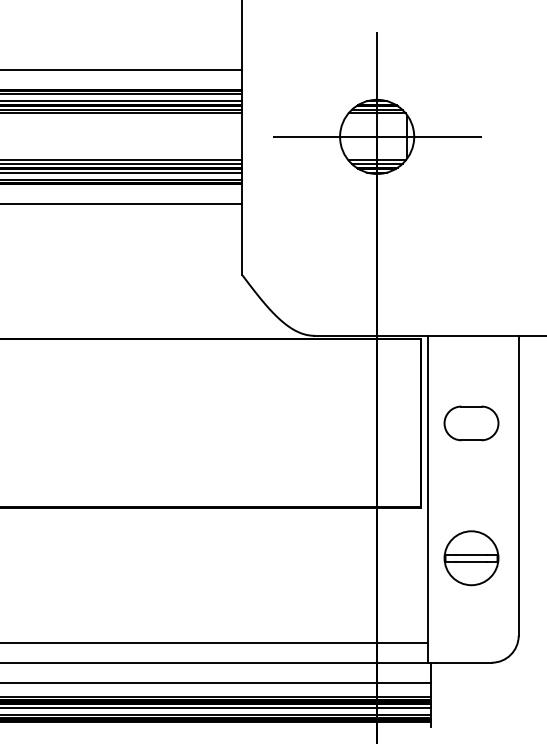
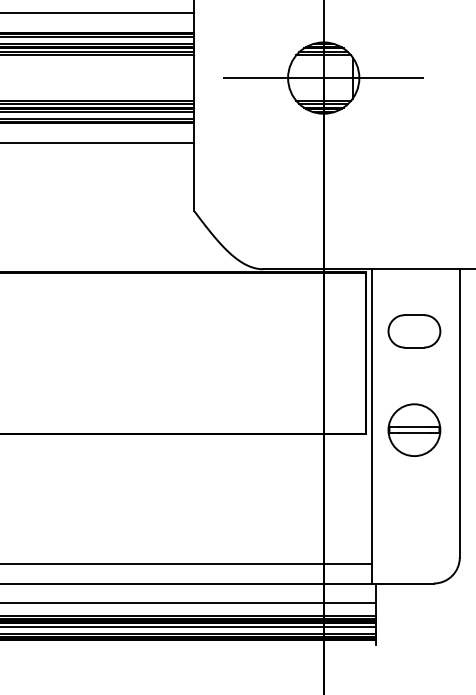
part: (471, 423) -> (414, 331), moved
part: (471, 558) -> (414, 430), moved

